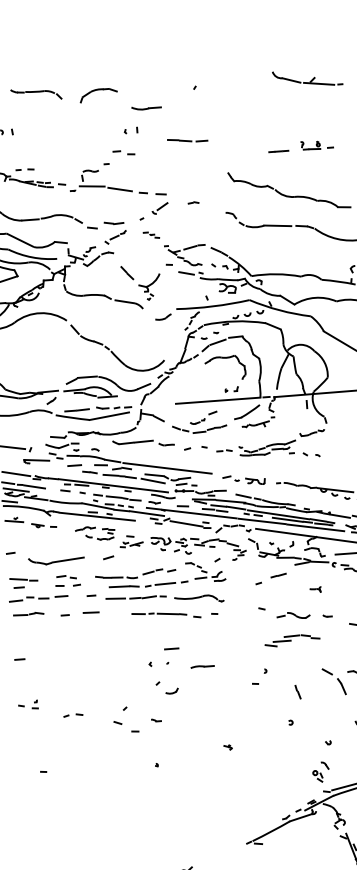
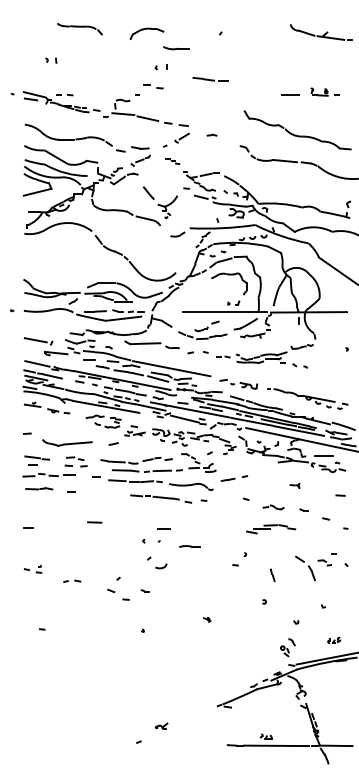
part: (98, 94) -> (146, 33), moved
line: (277, 575) -> (227, 479), moved
line: (90, 612) -> (94, 522), moved
part: (293, 615) -> (273, 507), size x0.7

